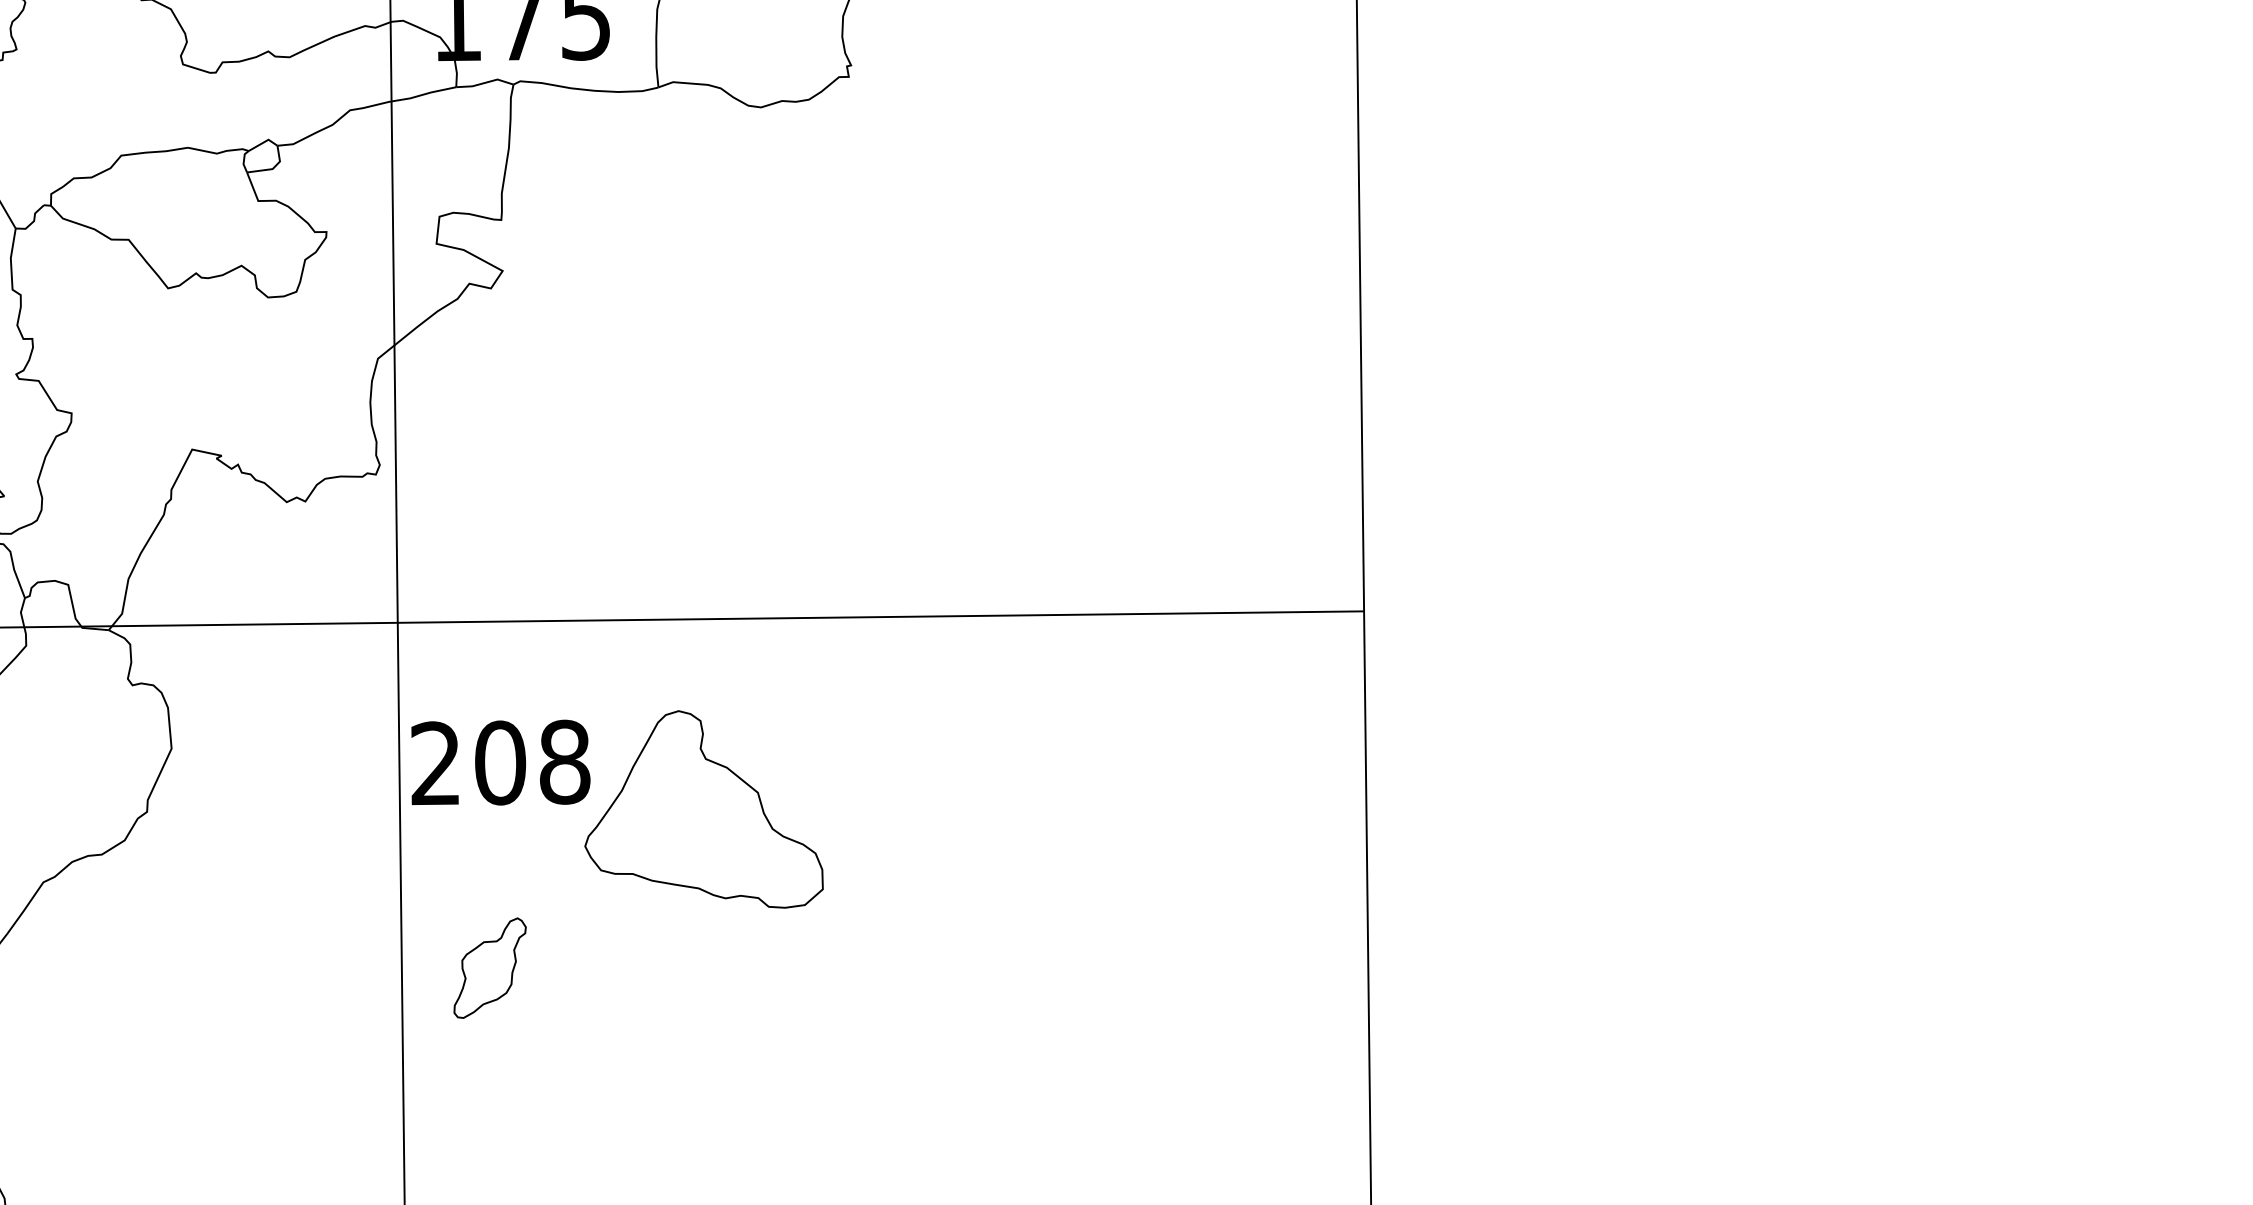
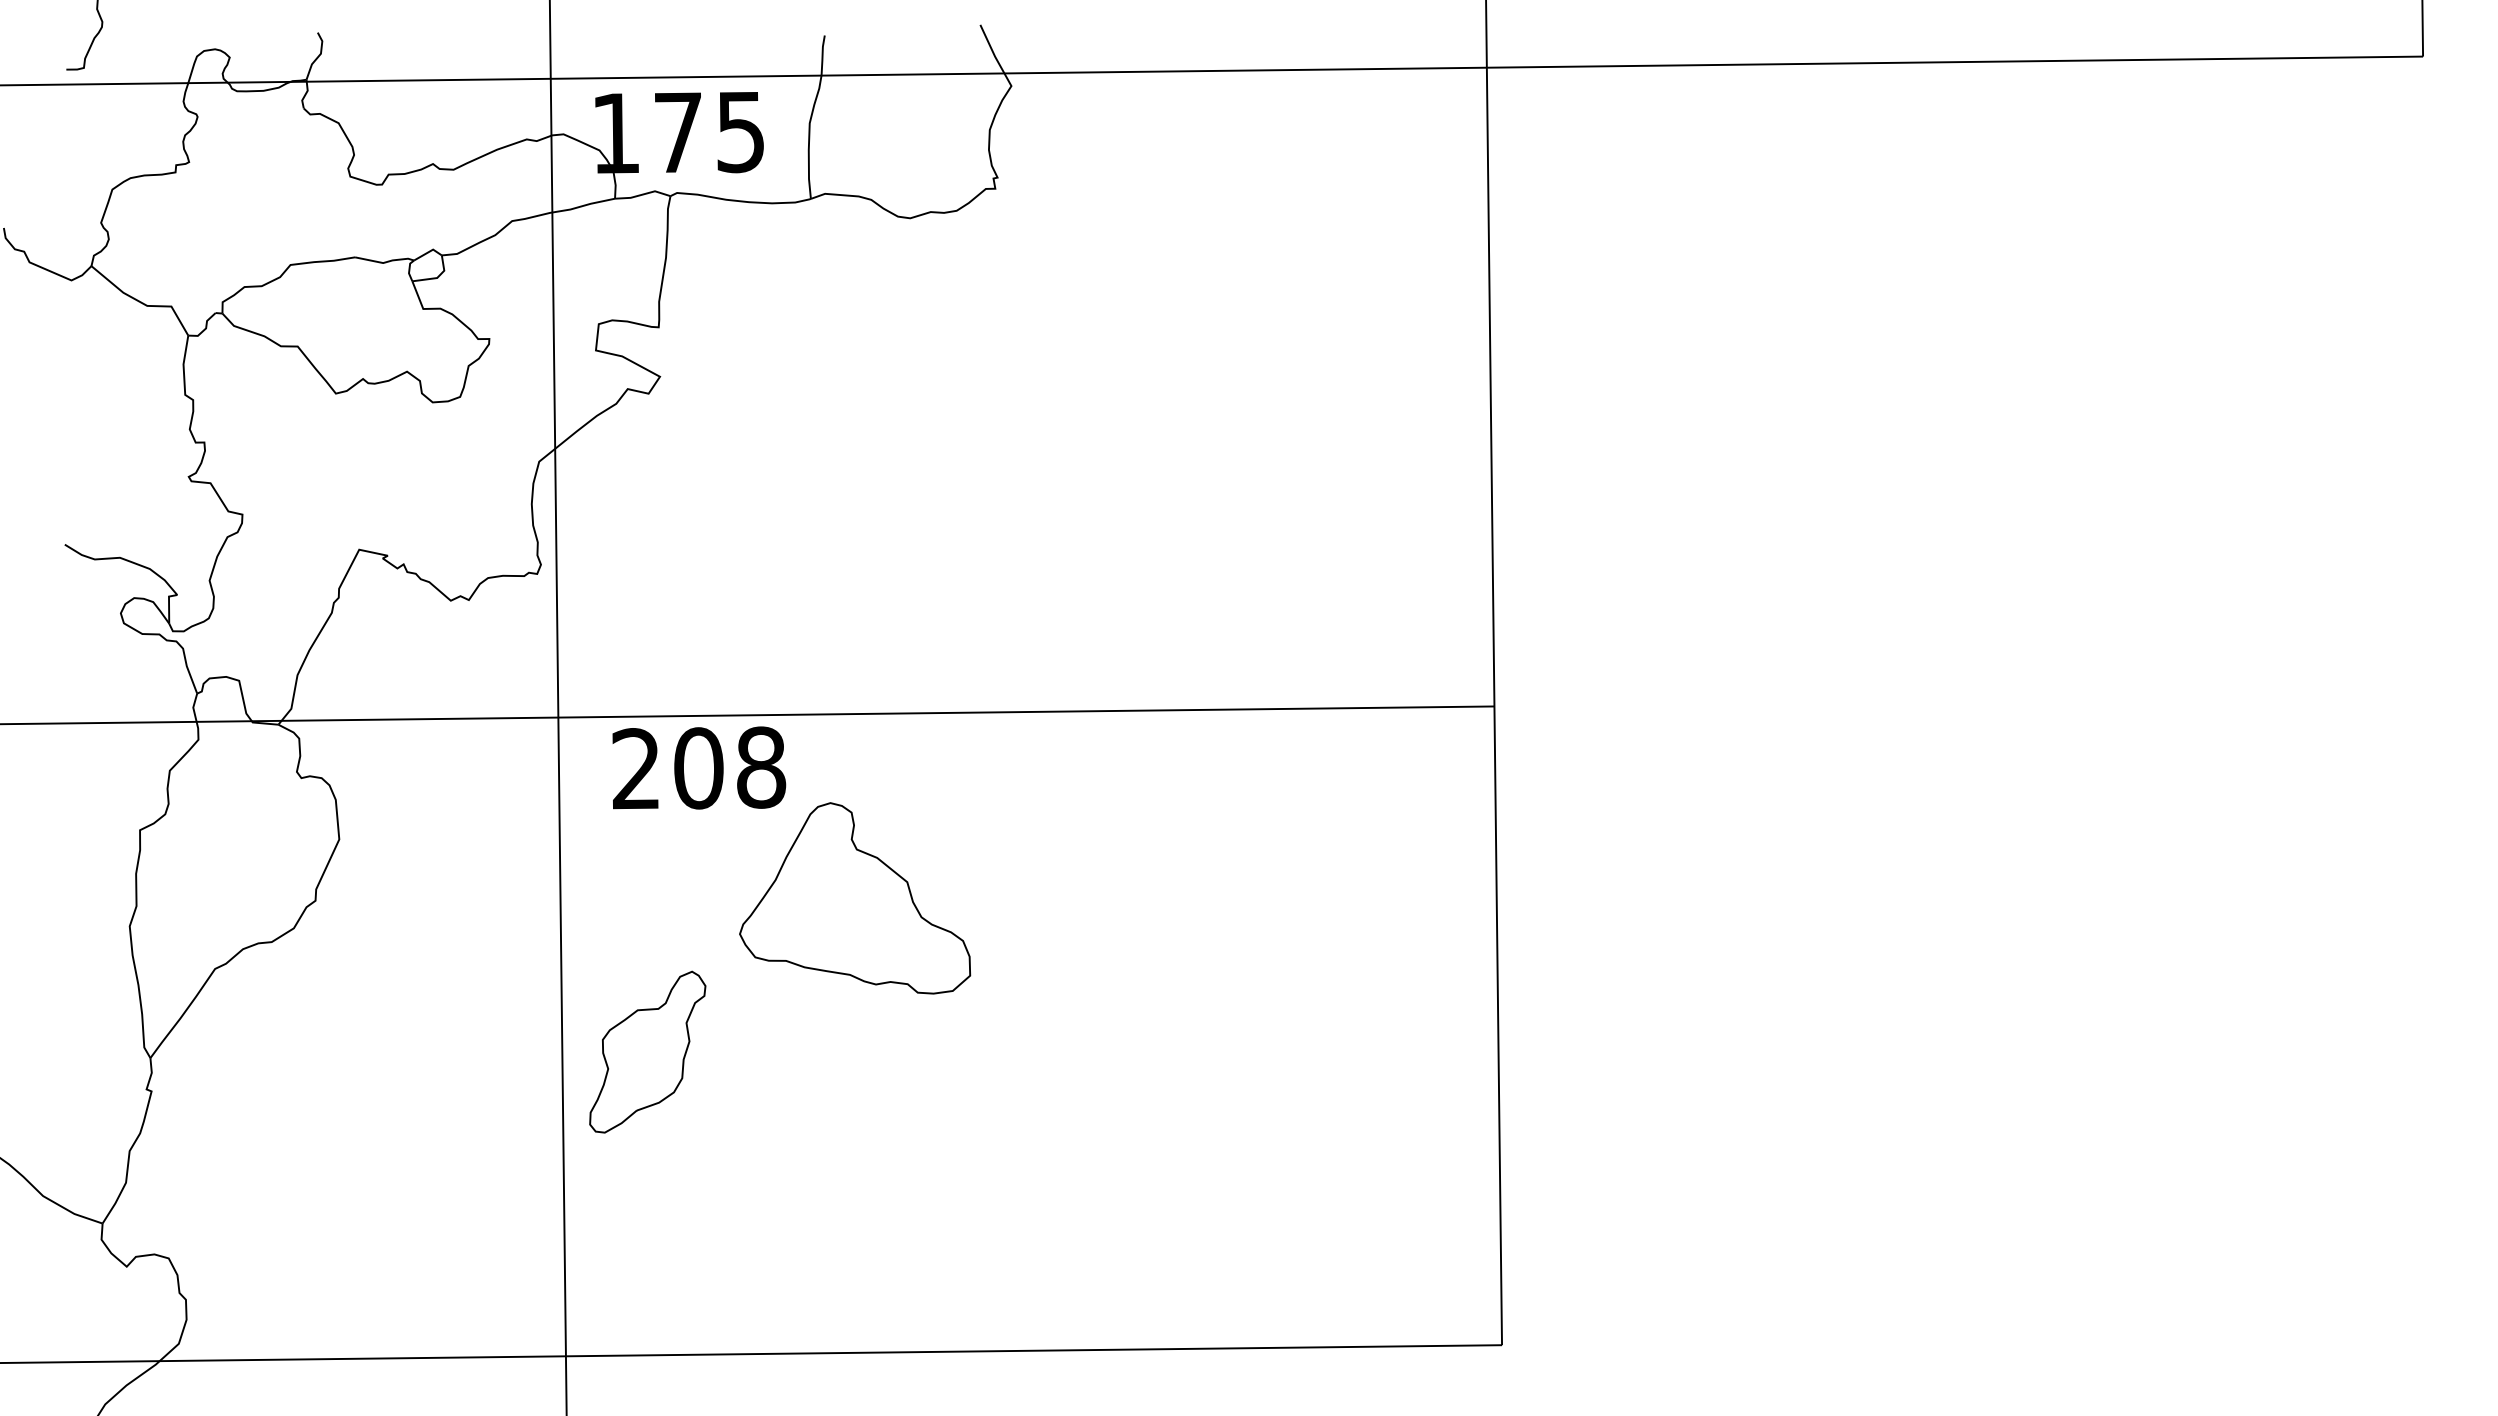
text: (501, 762) -> (699, 767), moved
part: (489, 967) -> (647, 1051), size x1.67

